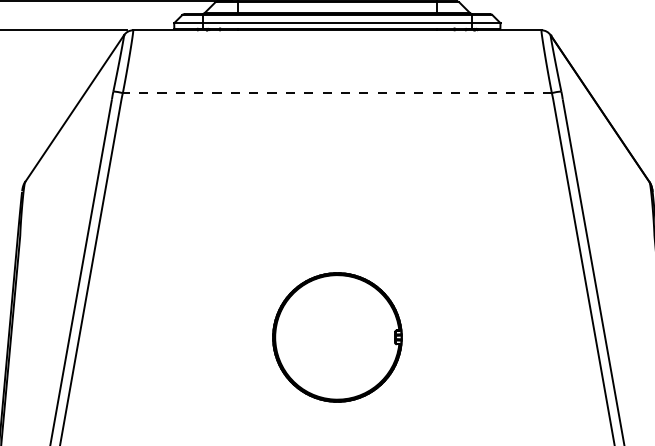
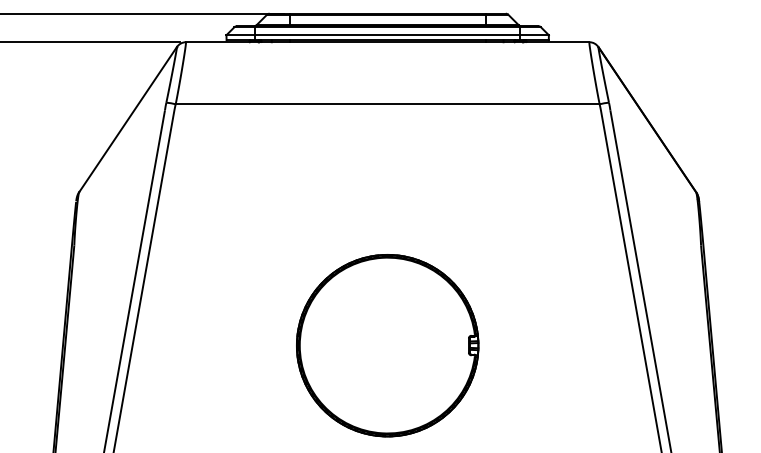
line: (337, 93) -> (387, 104), dashed -> solid
part: (337, 337) -> (387, 345), size x1.43

